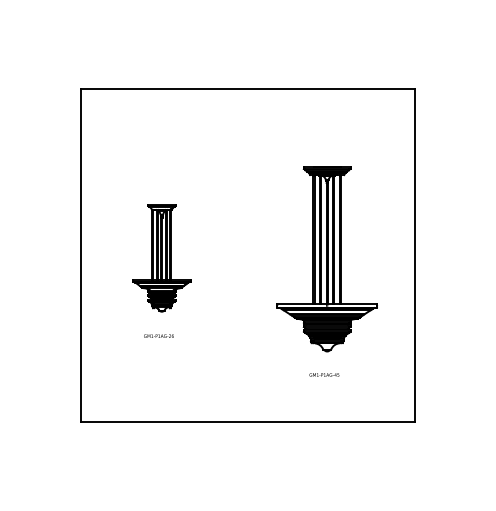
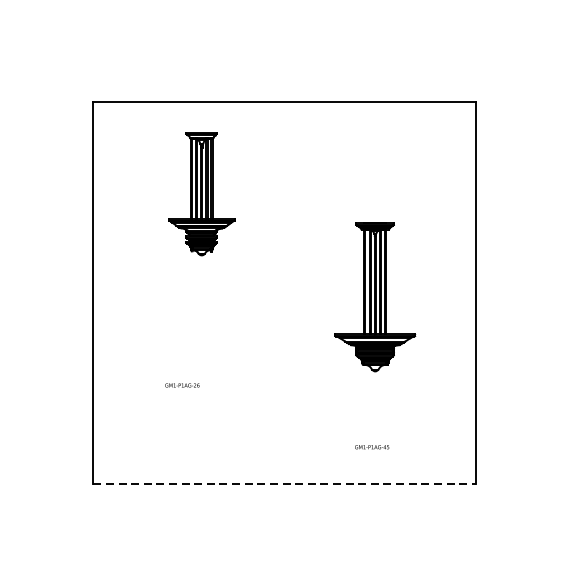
part: (161, 258) -> (201, 194), moved
part: (326, 259) -> (374, 297), size x0.7
text: (324, 374) -> (372, 446), moved
line: (248, 422) -> (285, 484), solid -> dashed

